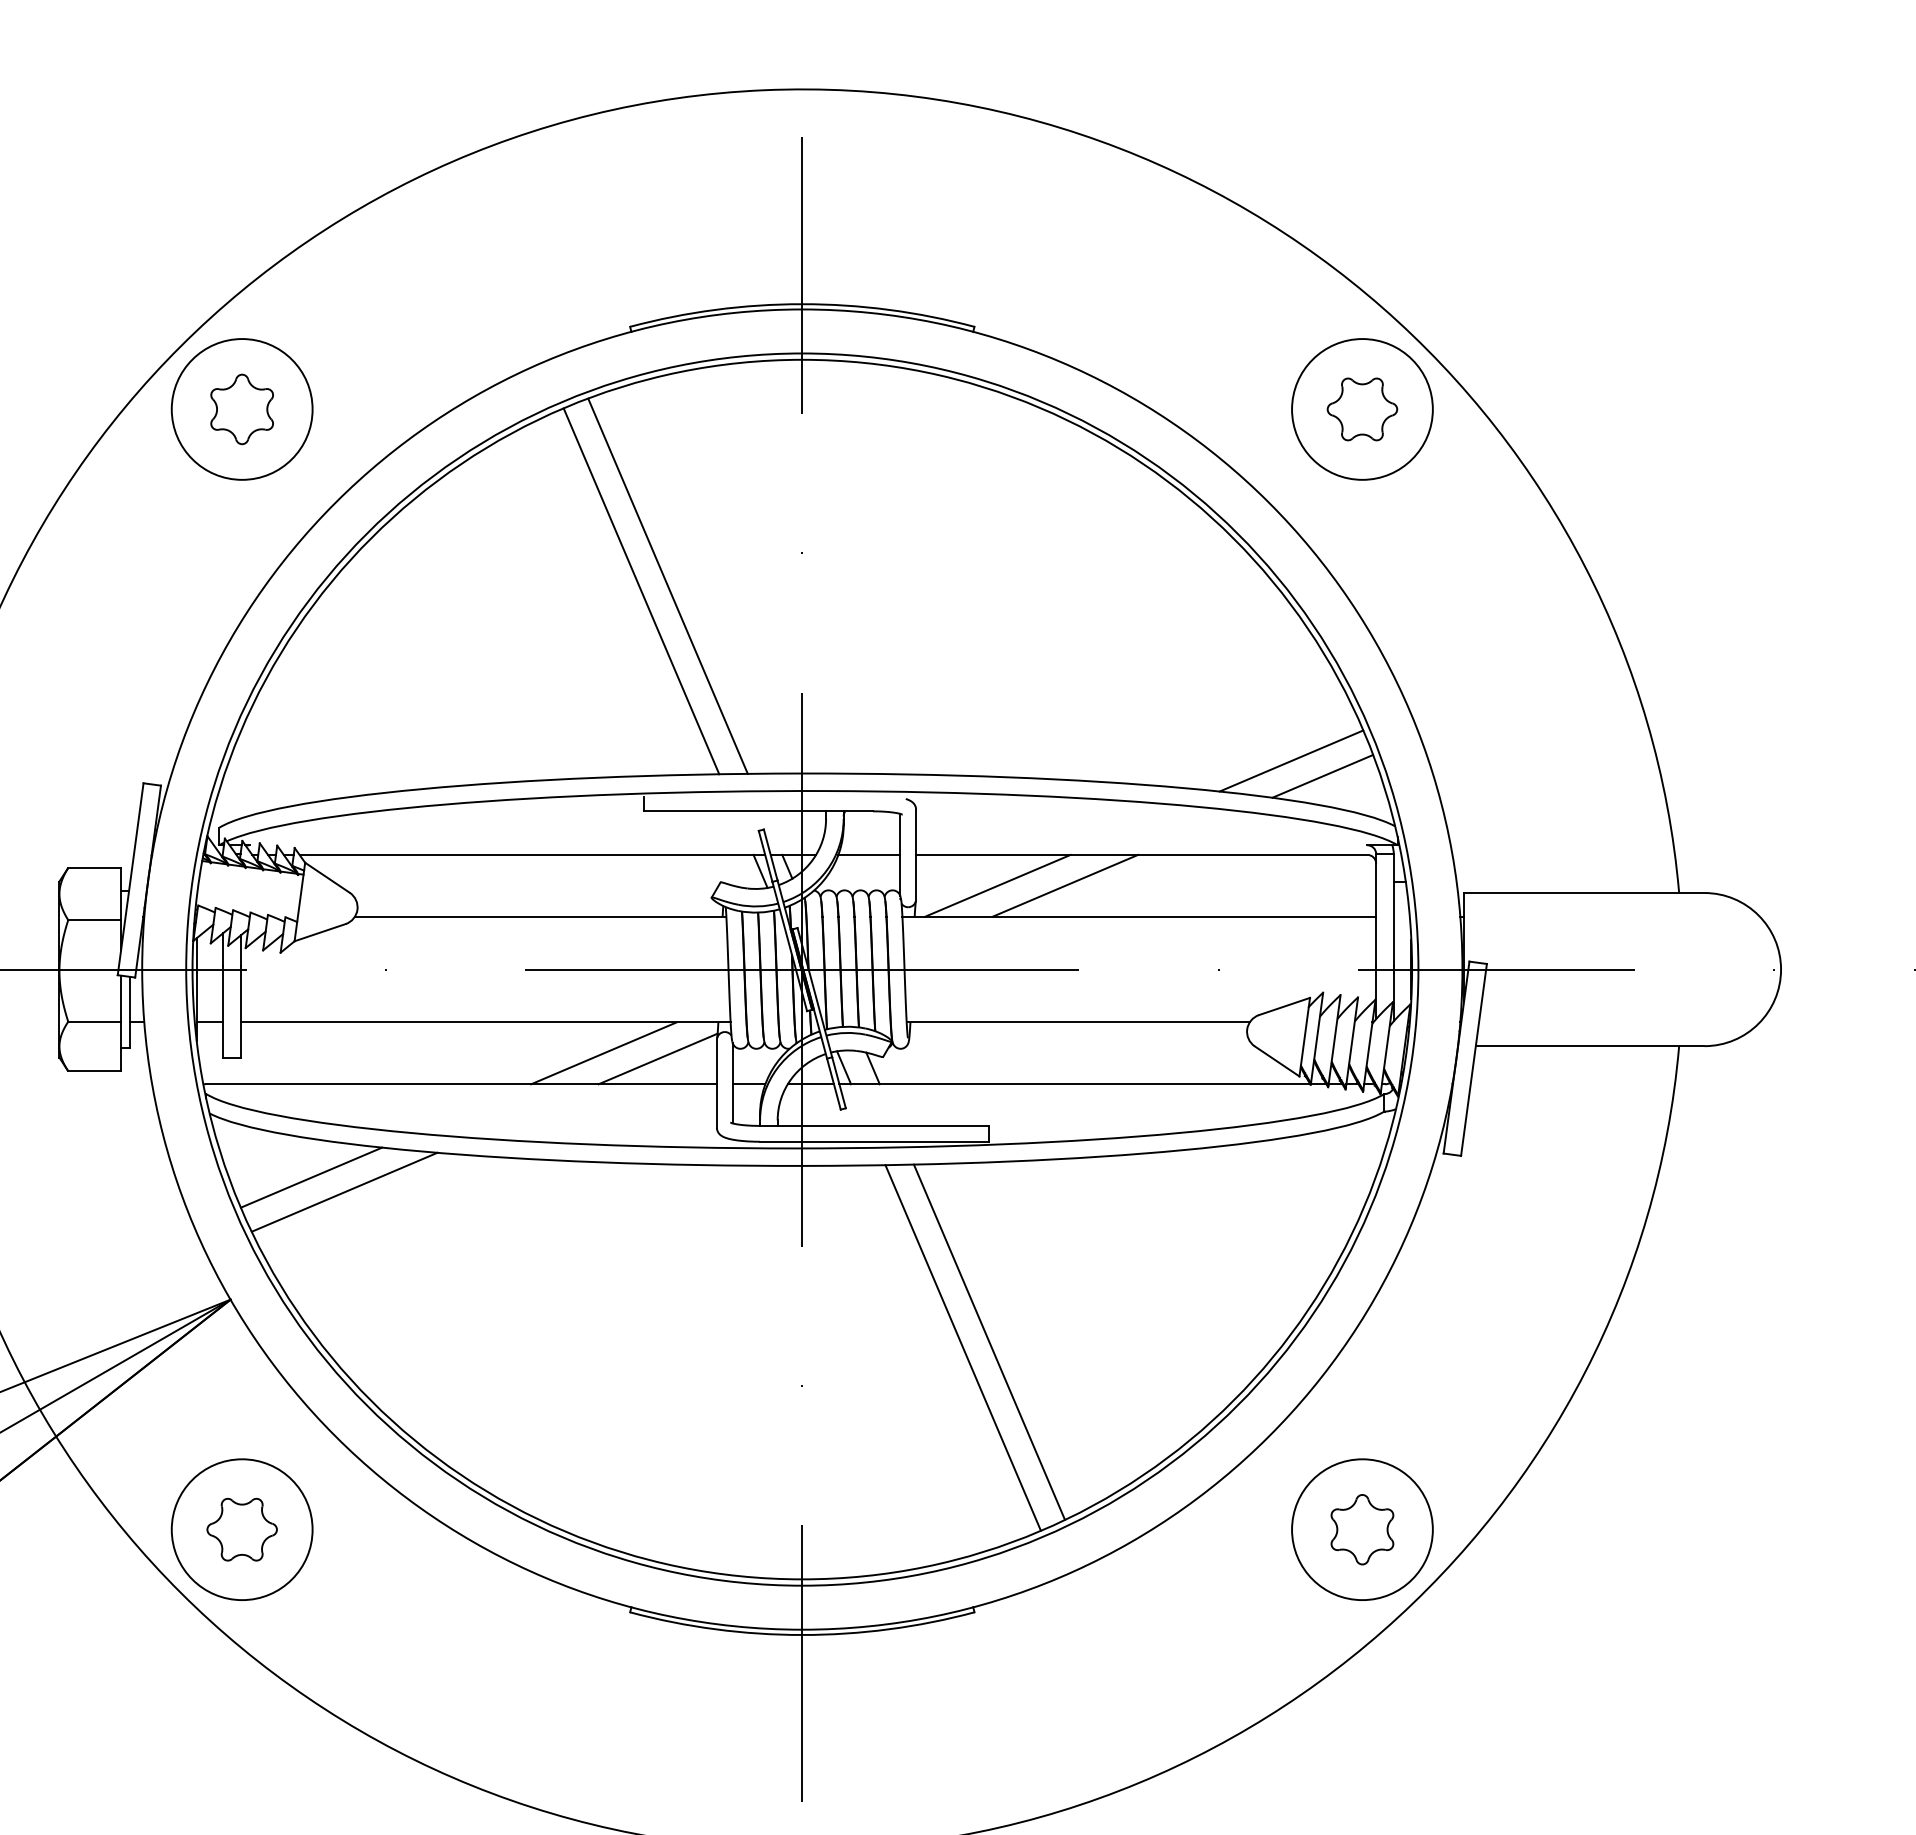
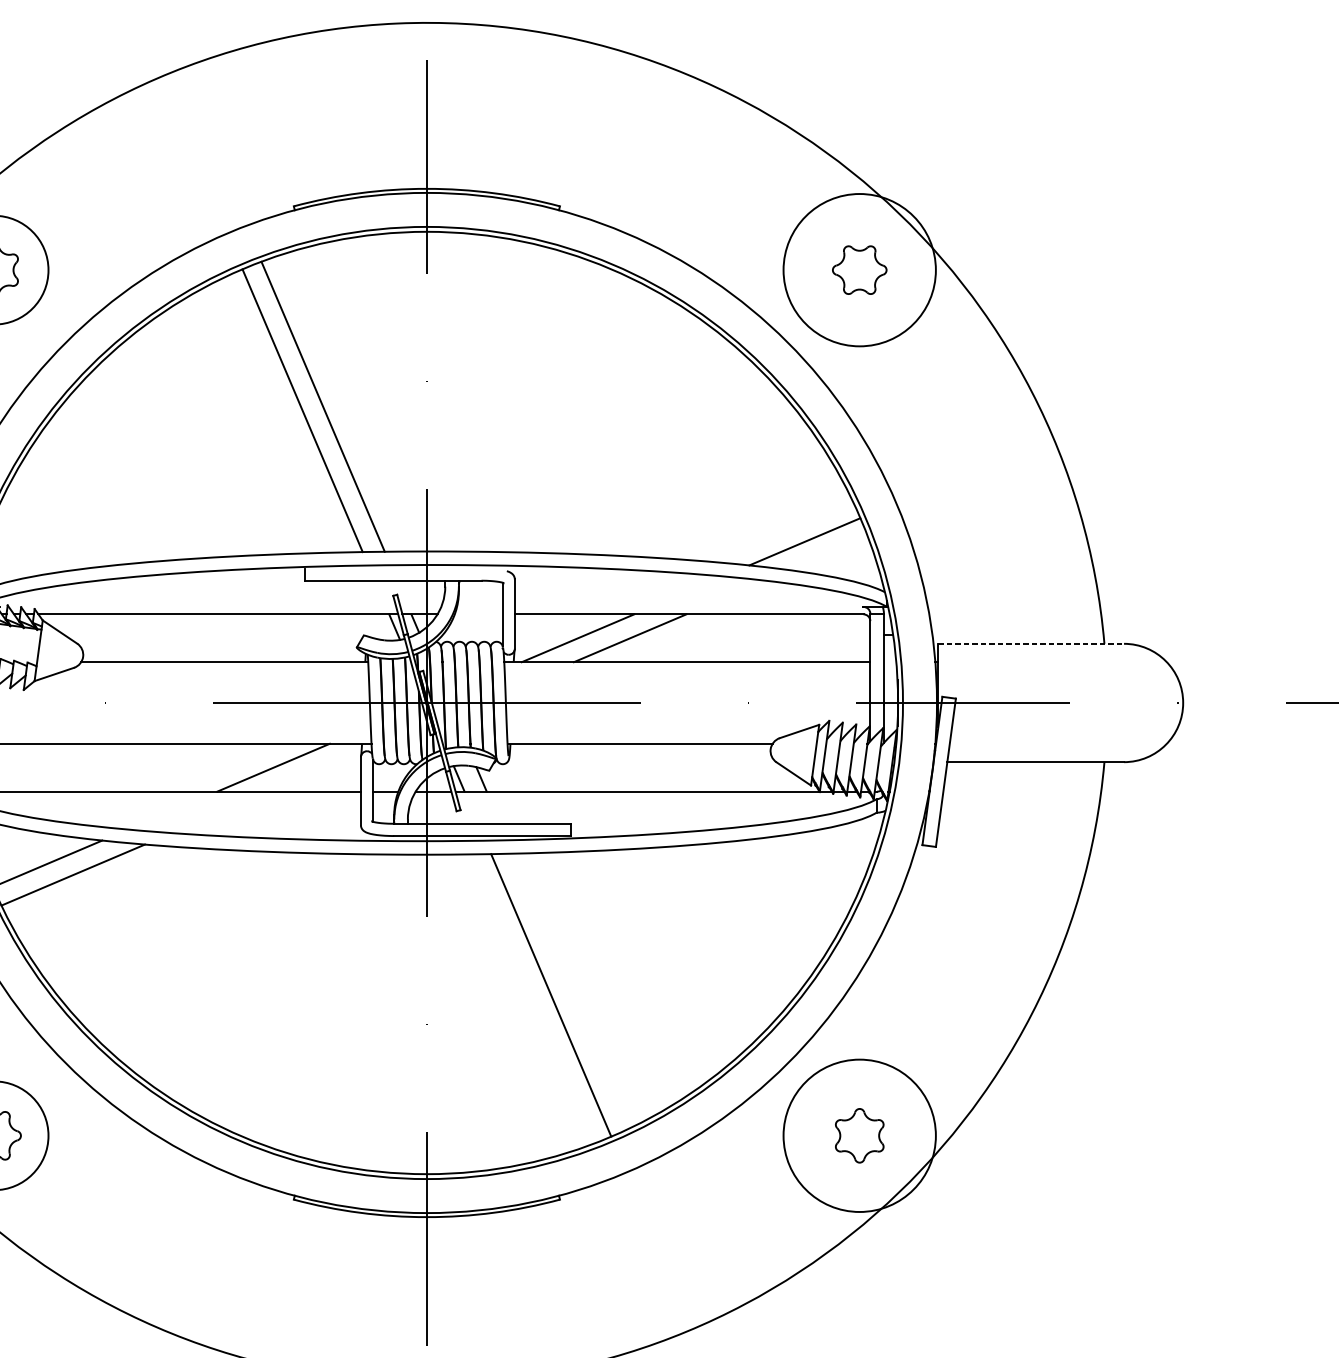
circle: (1362, 409) -> (859, 270), size x1.4
line: (1322, 776) -> (828, 553), removed
line: (869, 854) -> (478, 614), removed
line: (1584, 893) -> (1031, 644), solid -> dashed
line: (657, 1058) -> (315, 771), removed
line: (989, 1341) -> (571, 990), removed
circle: (1362, 1529) -> (859, 1135), size x1.4

